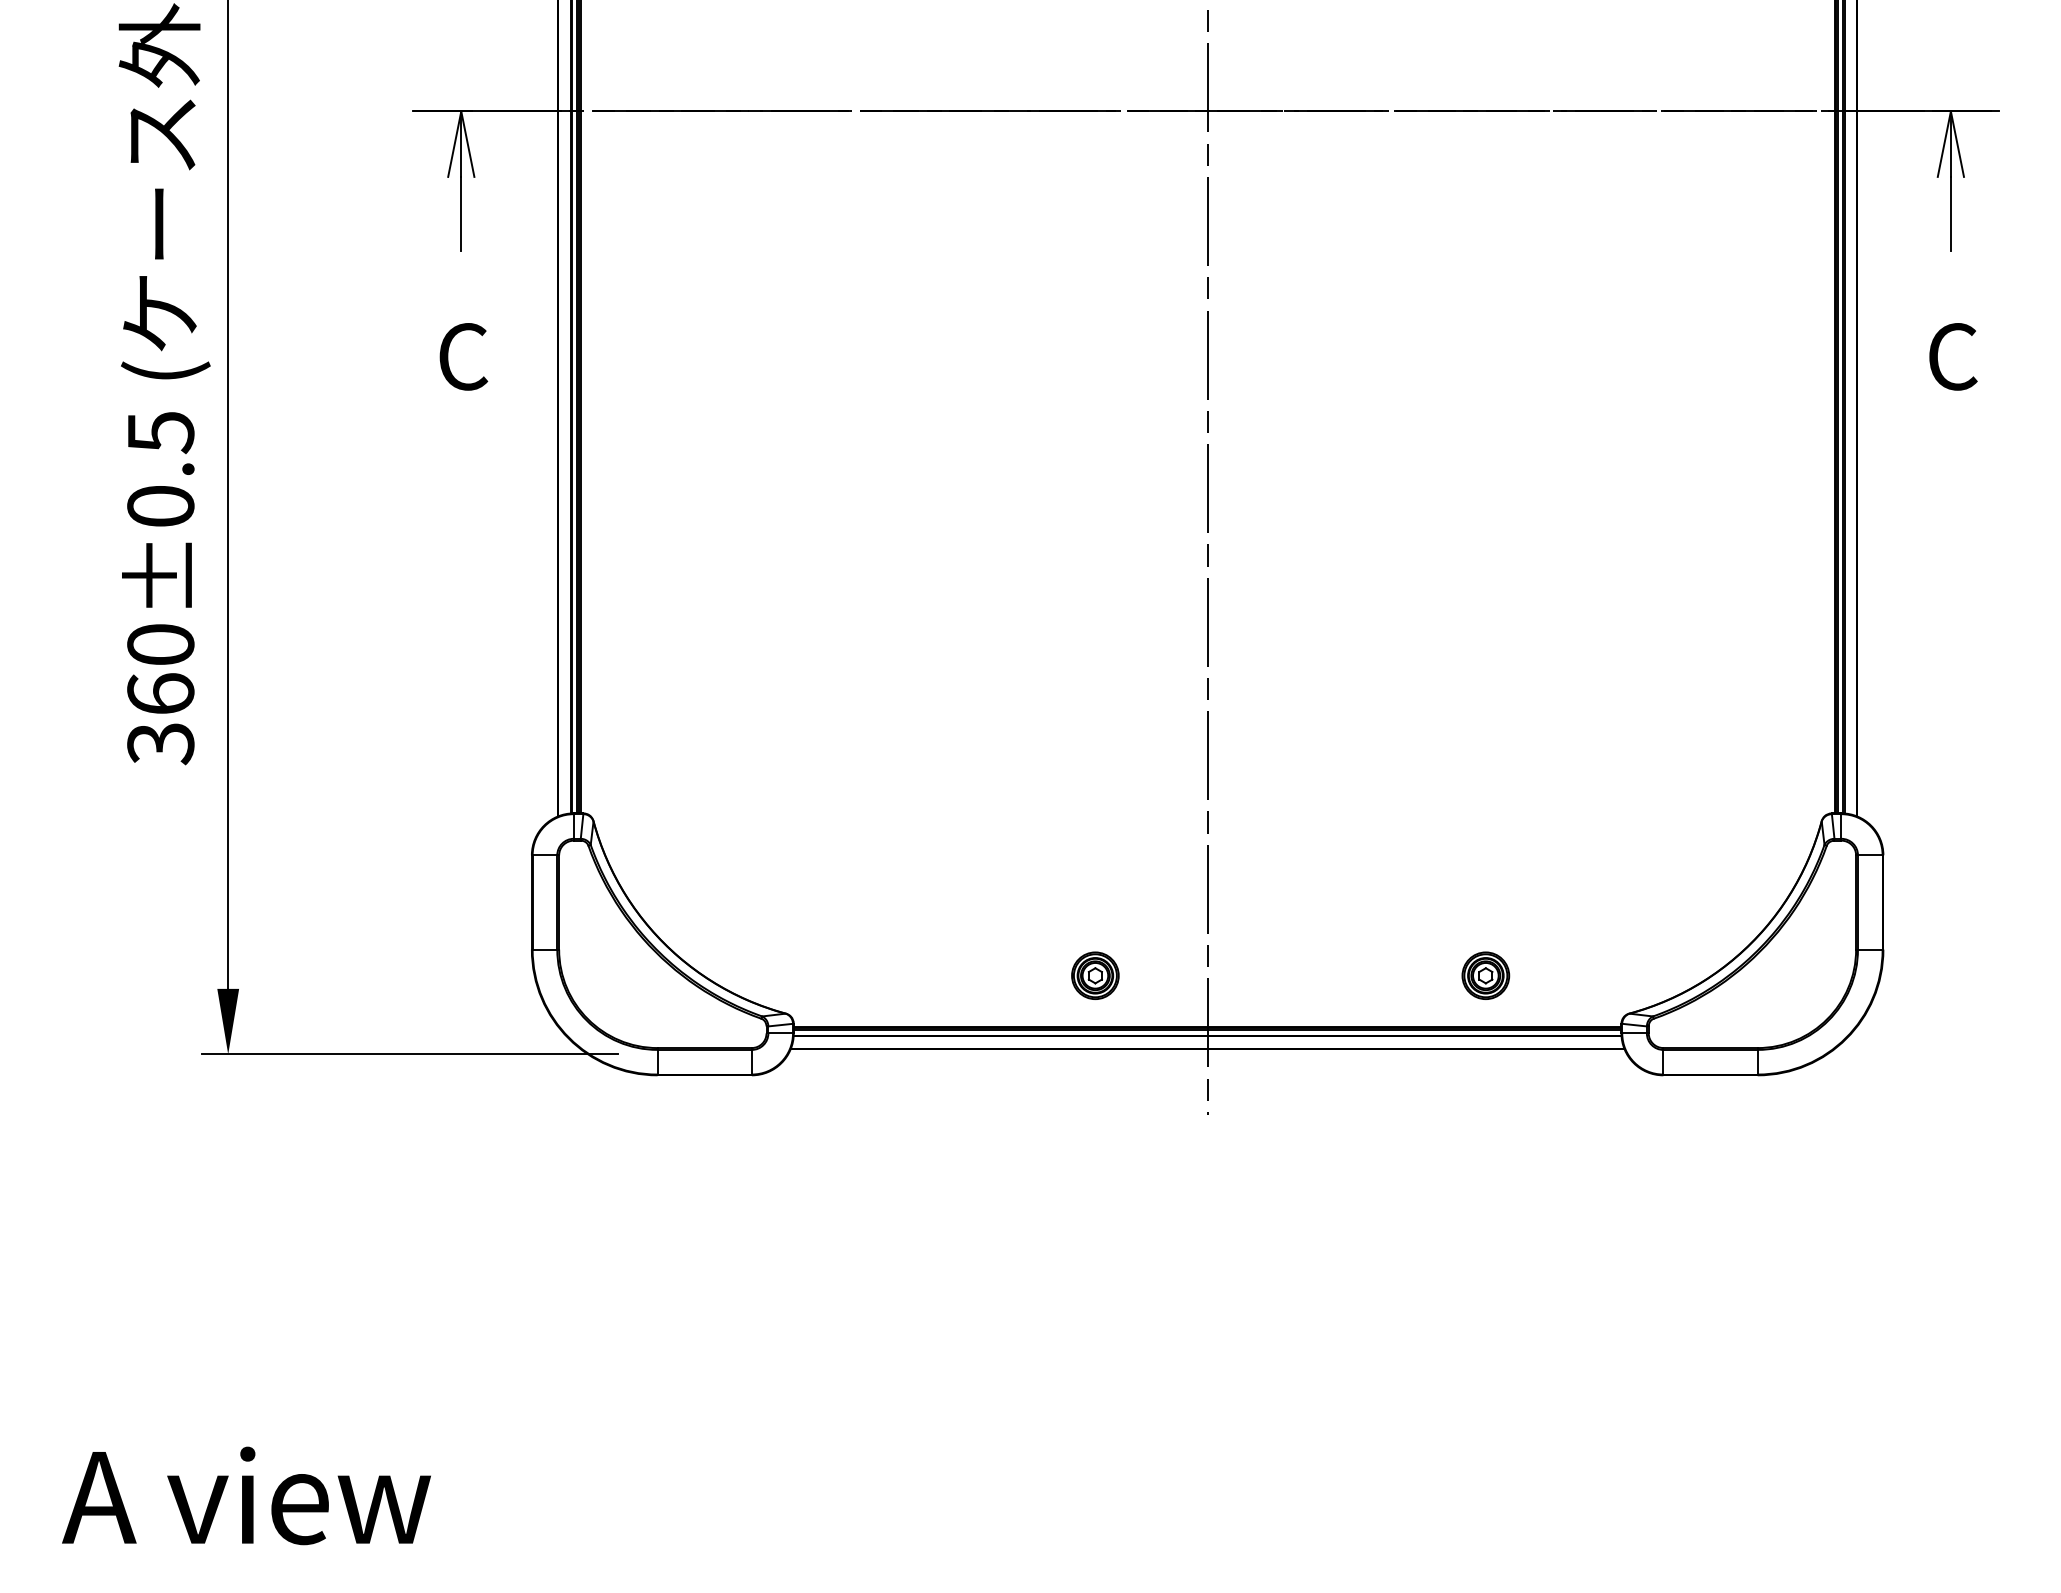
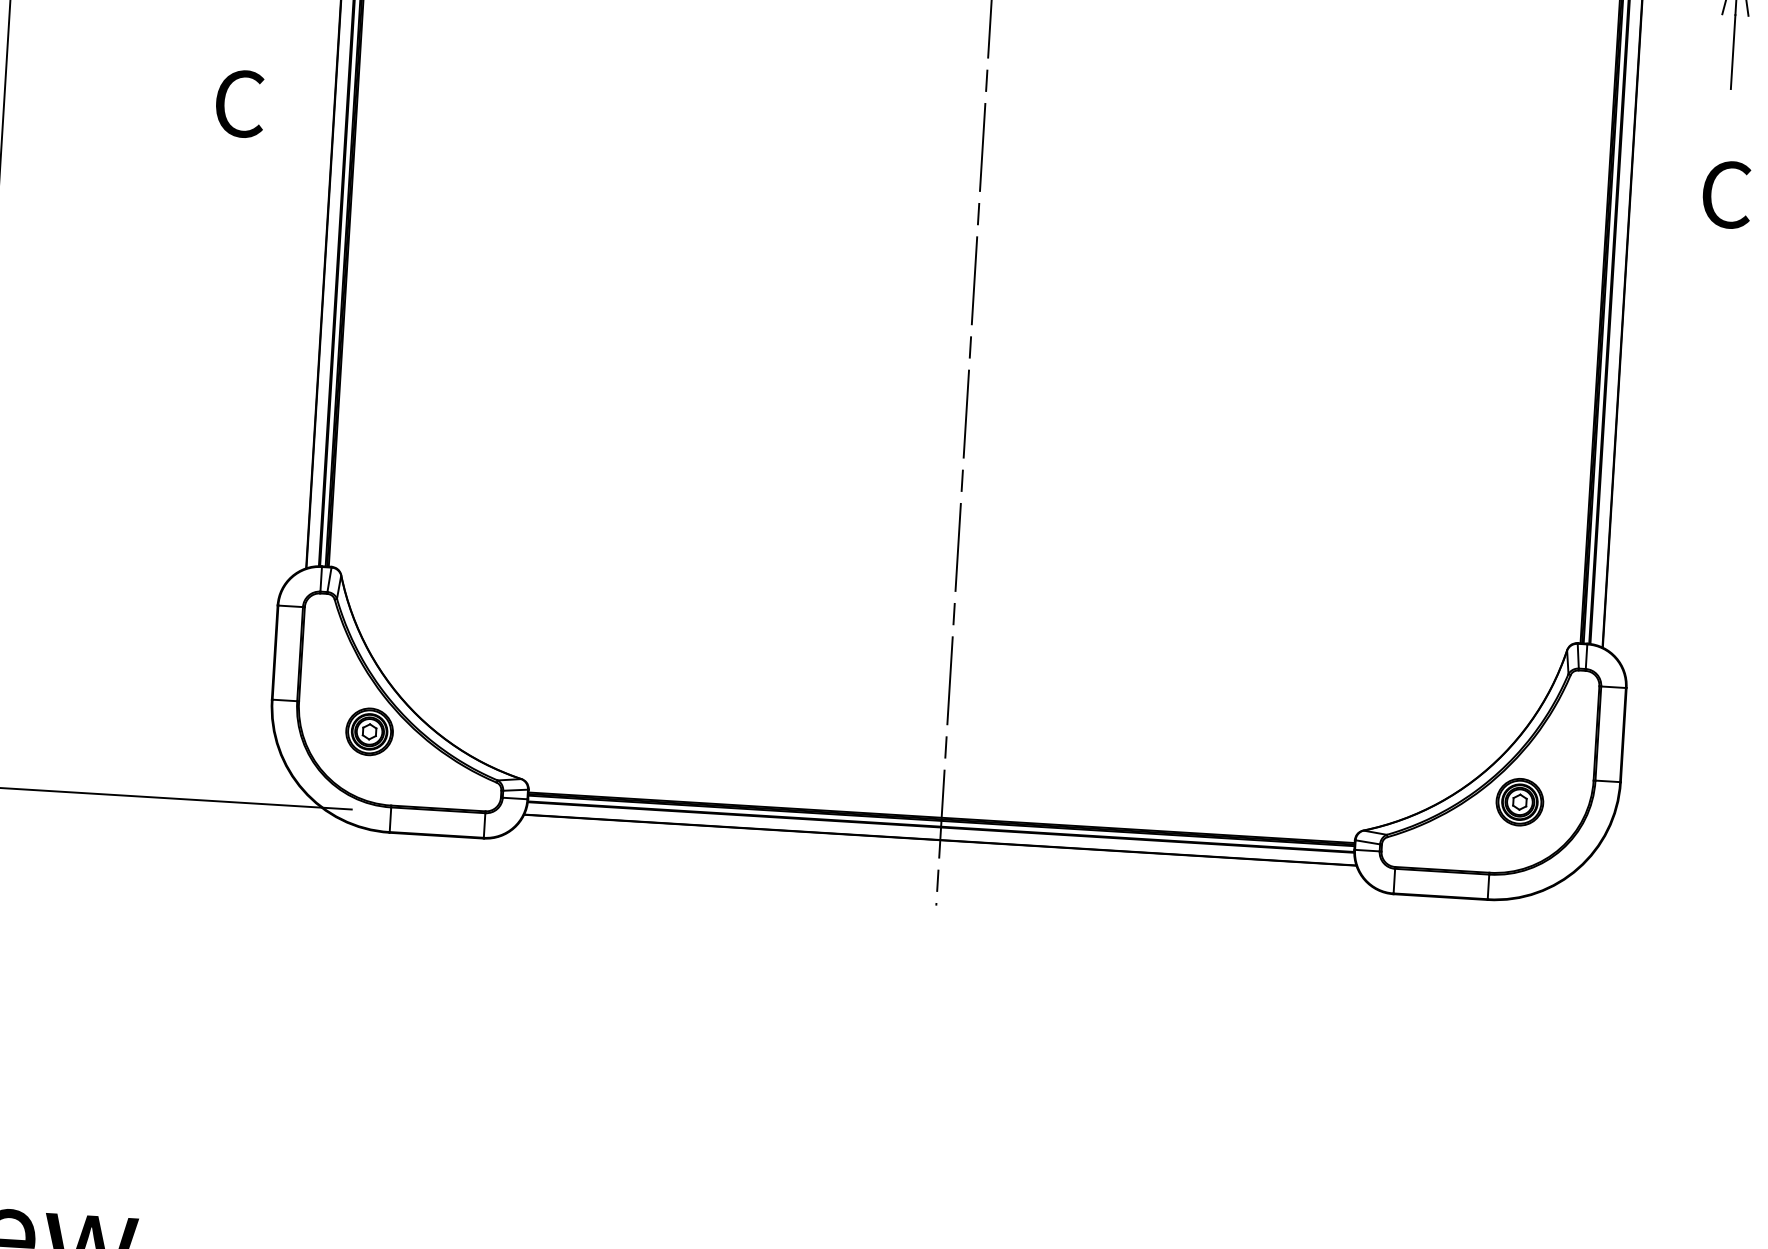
part: (1095, 975) -> (369, 731), moved
part: (1485, 975) -> (1519, 801), moved

